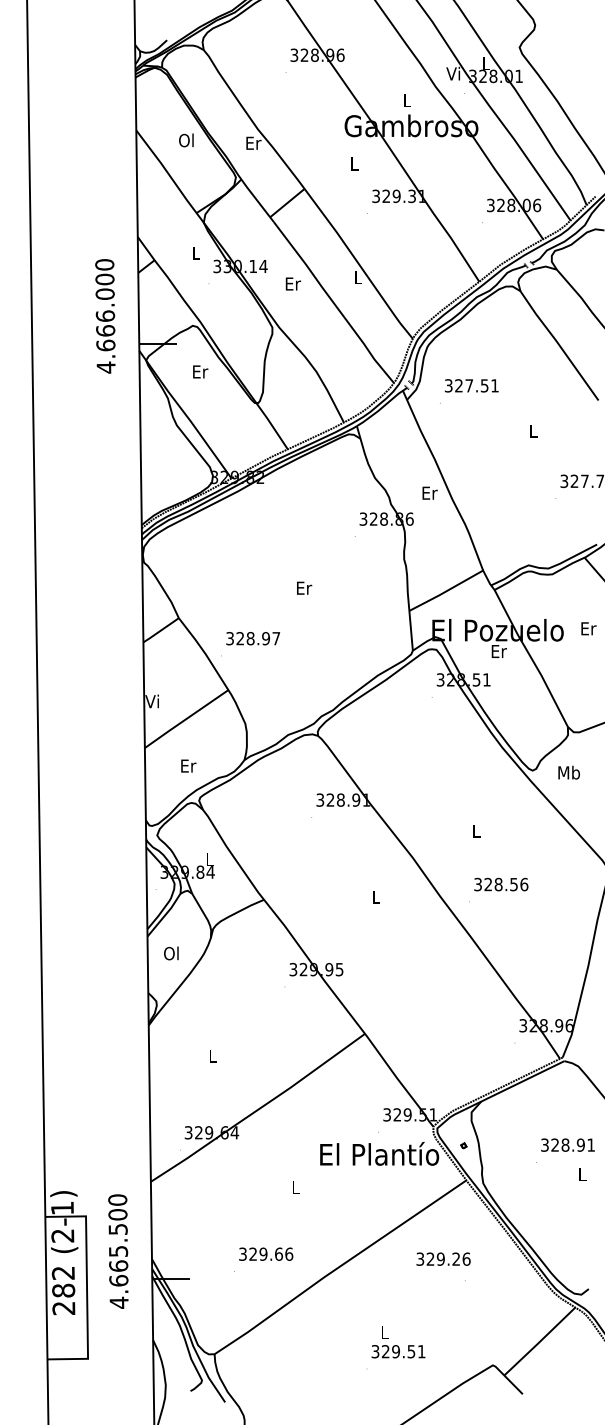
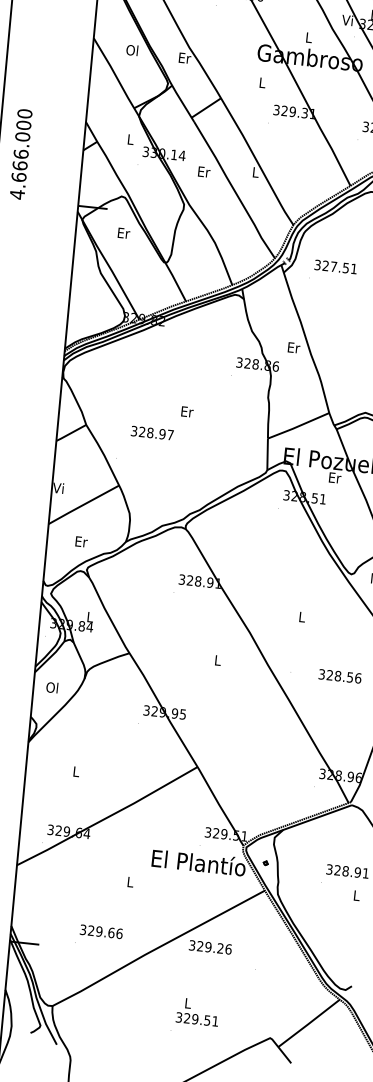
text: (105, 316) -> (21, 154), moved
text: (253, 638) -> (152, 433), moved
text: (501, 884) -> (340, 676), moved
text: (443, 1258) -> (210, 946), moved

